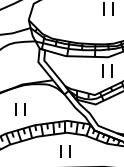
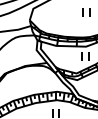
part: (19, 109) -> (23, 83), removed

